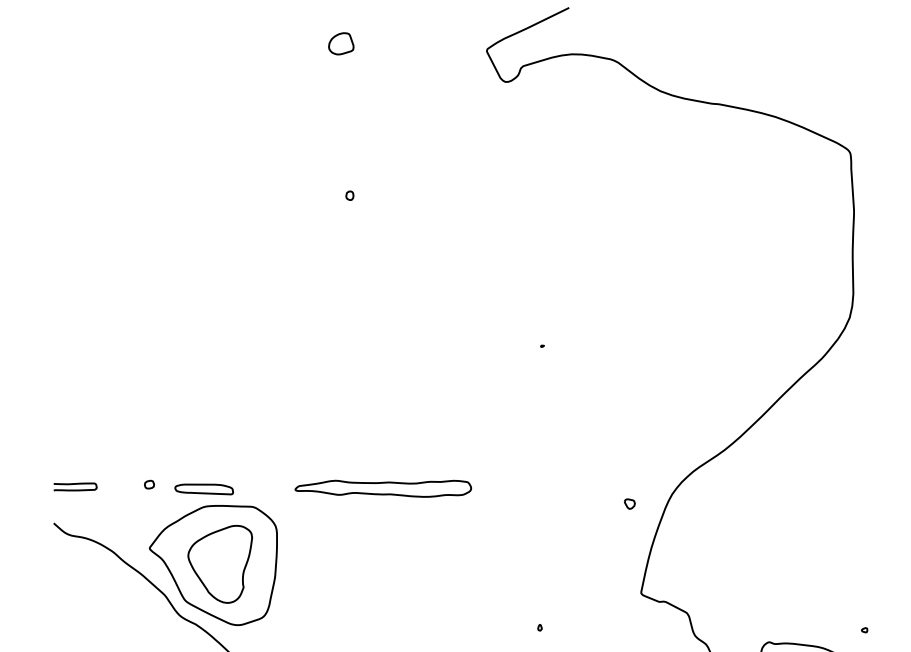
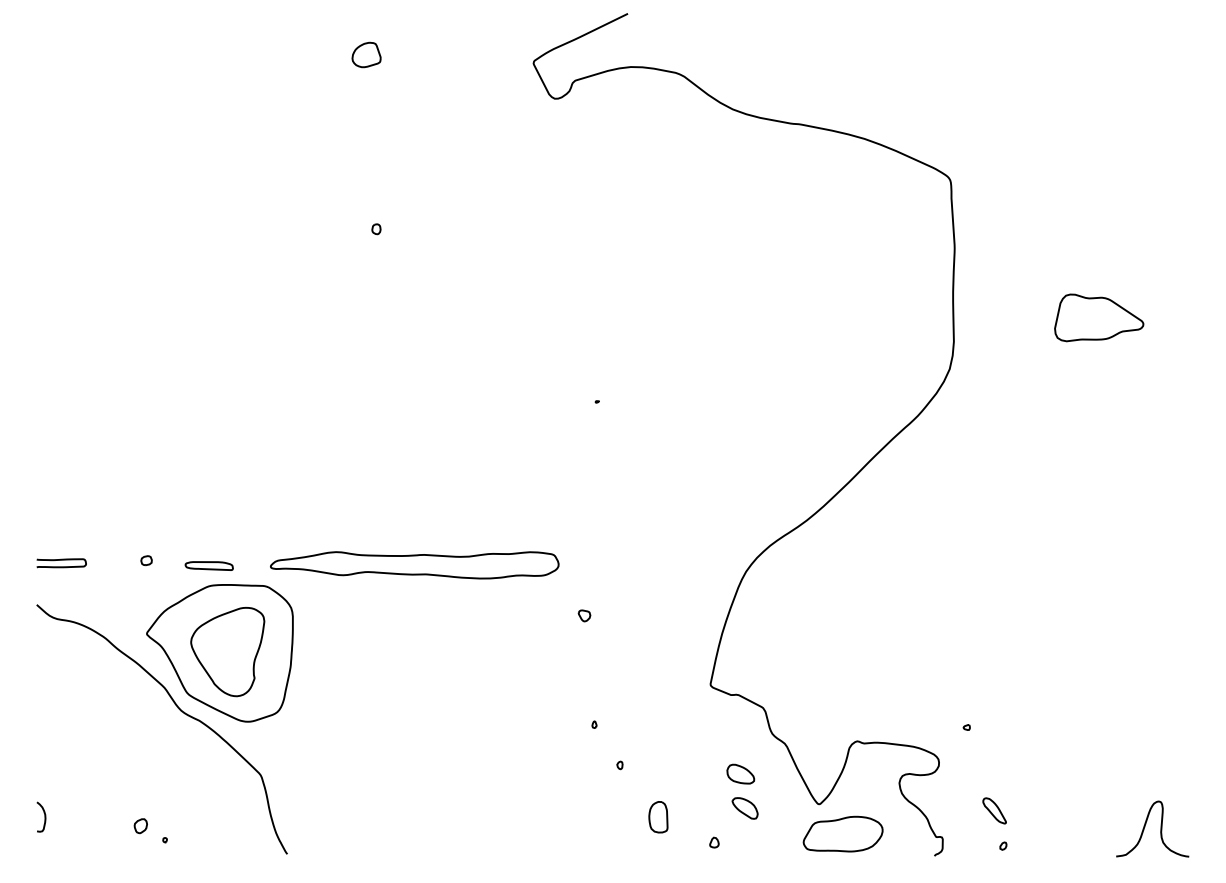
part: (203, 488) -> (208, 565), size x0.71
part: (383, 488) -> (414, 565), size x1.43
part: (629, 503) -> (584, 615), moved

